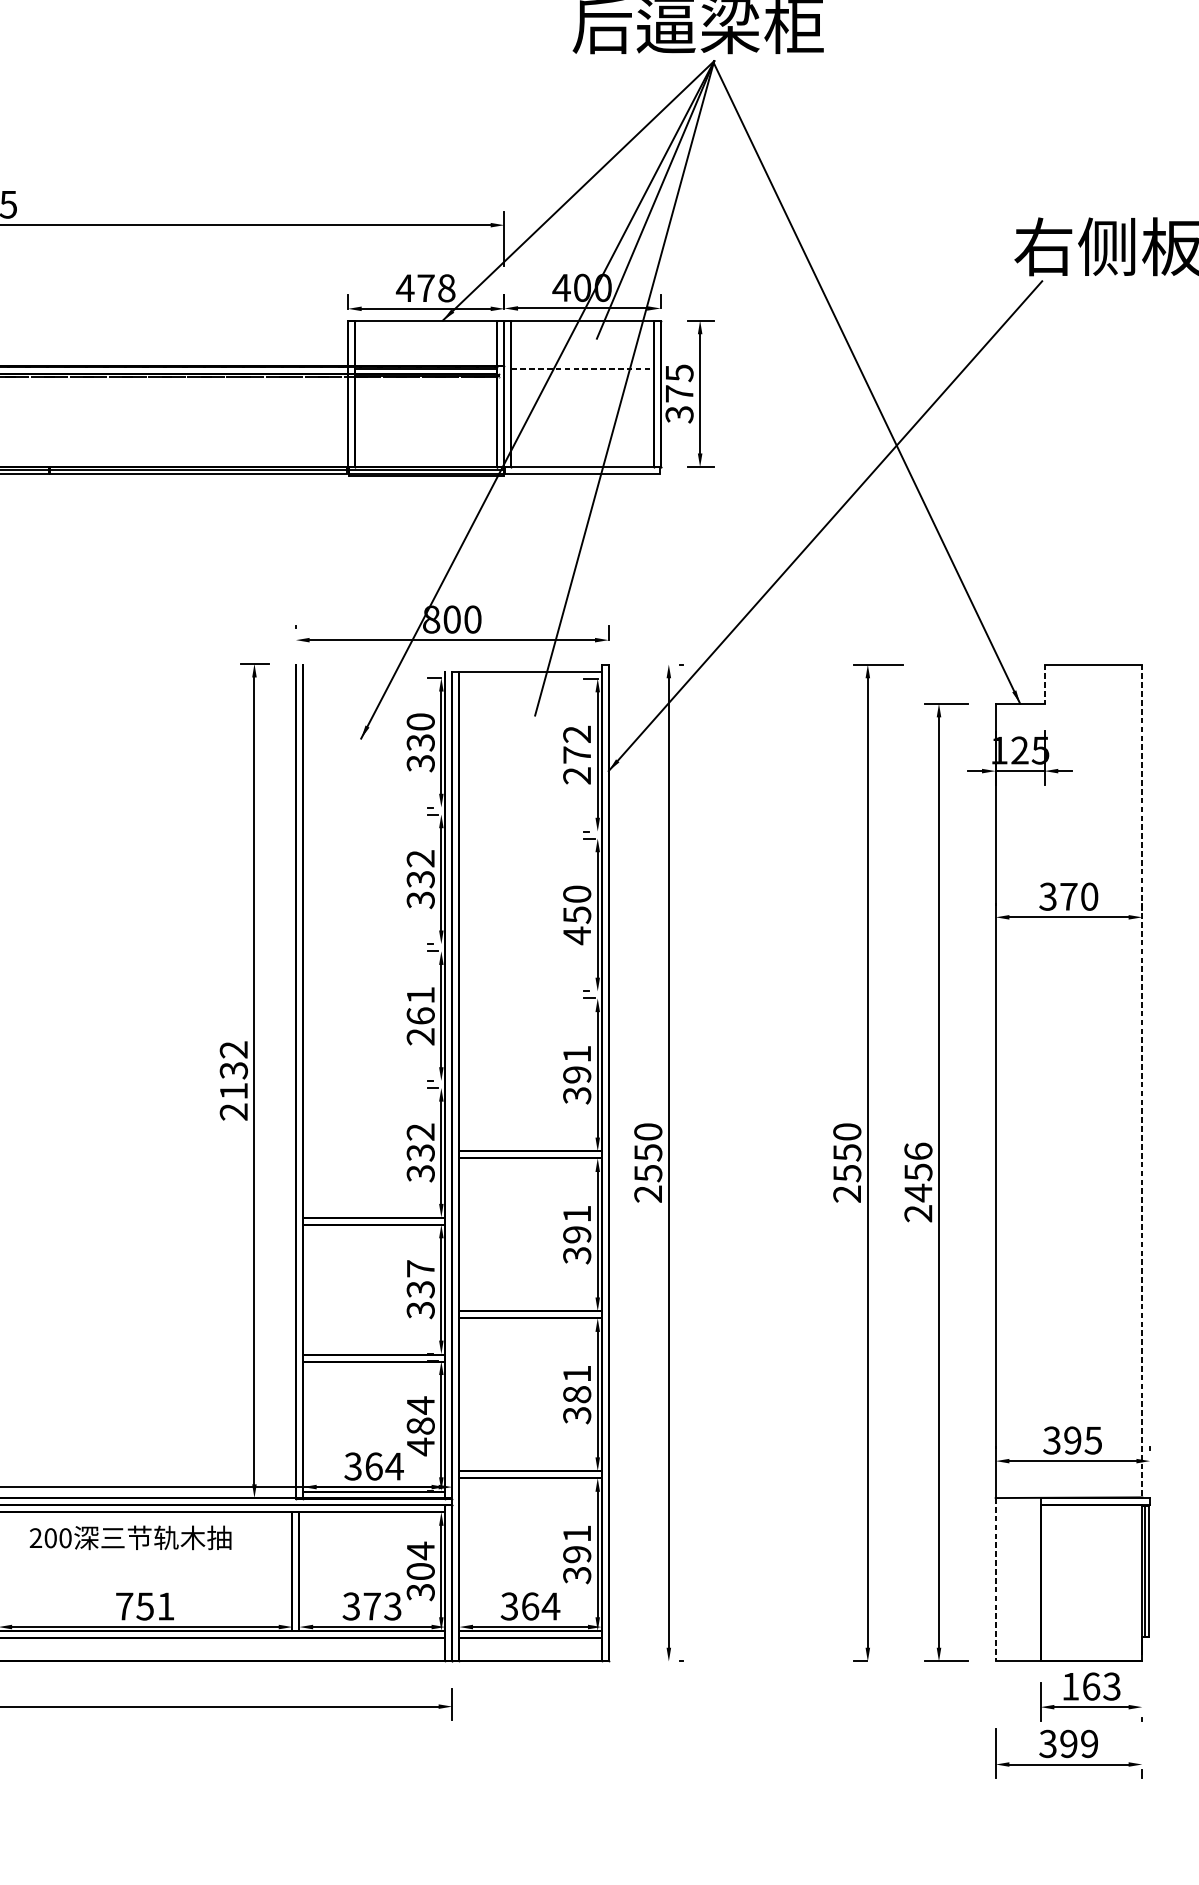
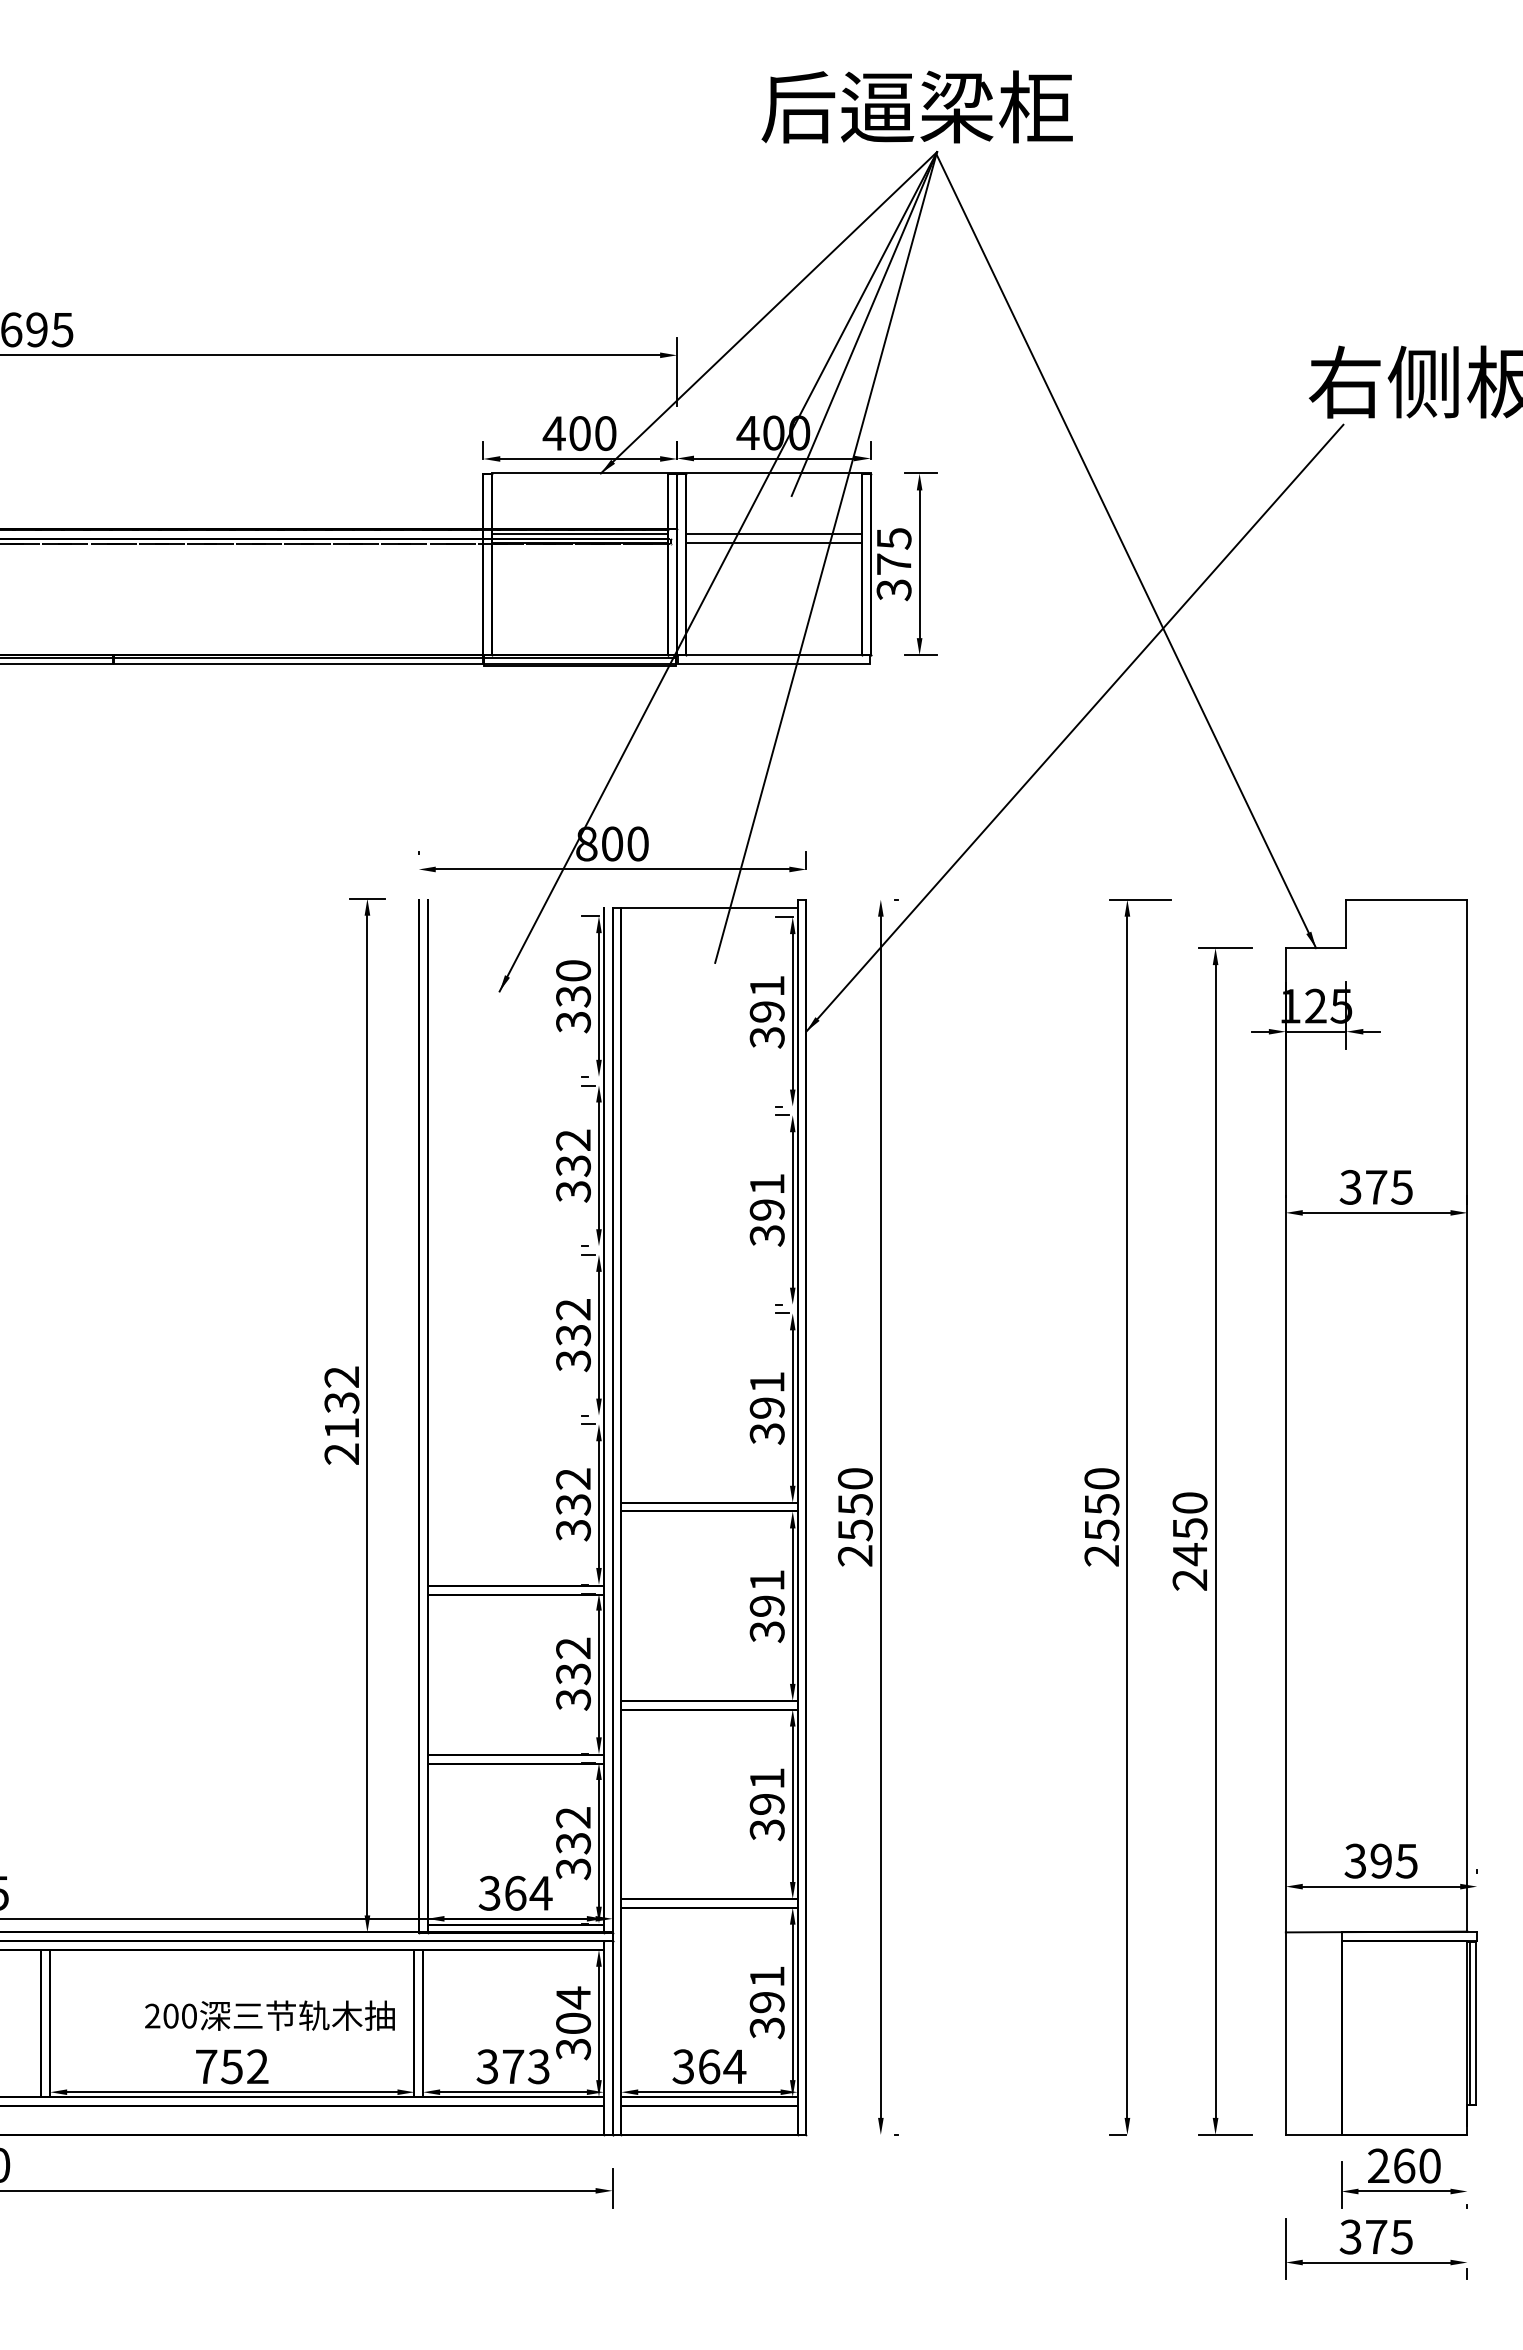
text: (436, 288) -> (592, 433), 478 -> 400
line: (583, 369) -> (774, 534), dashed -> solid
line: (582, 376) -> (773, 542), added
line: (1044, 684) -> (1346, 924), dashed -> solid
text: (576, 754) -> (766, 1011), 272 -> 391
text: (1089, 896) -> (1401, 1186), 370 -> 375
text: (576, 915) -> (766, 1210), 450 -> 391
text: (420, 1016) -> (573, 1335), 261 -> 332
line: (1142, 1080) -> (1467, 1415), dashed -> solid
text: (917, 1151) -> (1189, 1502), 2456 -> 2450
text: (420, 1268) -> (573, 1648), 337 -> 332
text: (576, 1394) -> (766, 1803), 381 -> 391
text: (420, 1426) -> (573, 1843), 484 -> 332
text: (130, 1537) -> (269, 2015), moved
line: (995, 1580) -> (1285, 2034), dashed -> solid
text: (165, 1606) -> (257, 2066), 751 -> 752
text: (1091, 1686) -> (1404, 2165), 163 -> 260
text: (1078, 1743) -> (1388, 2236), 399 -> 375

